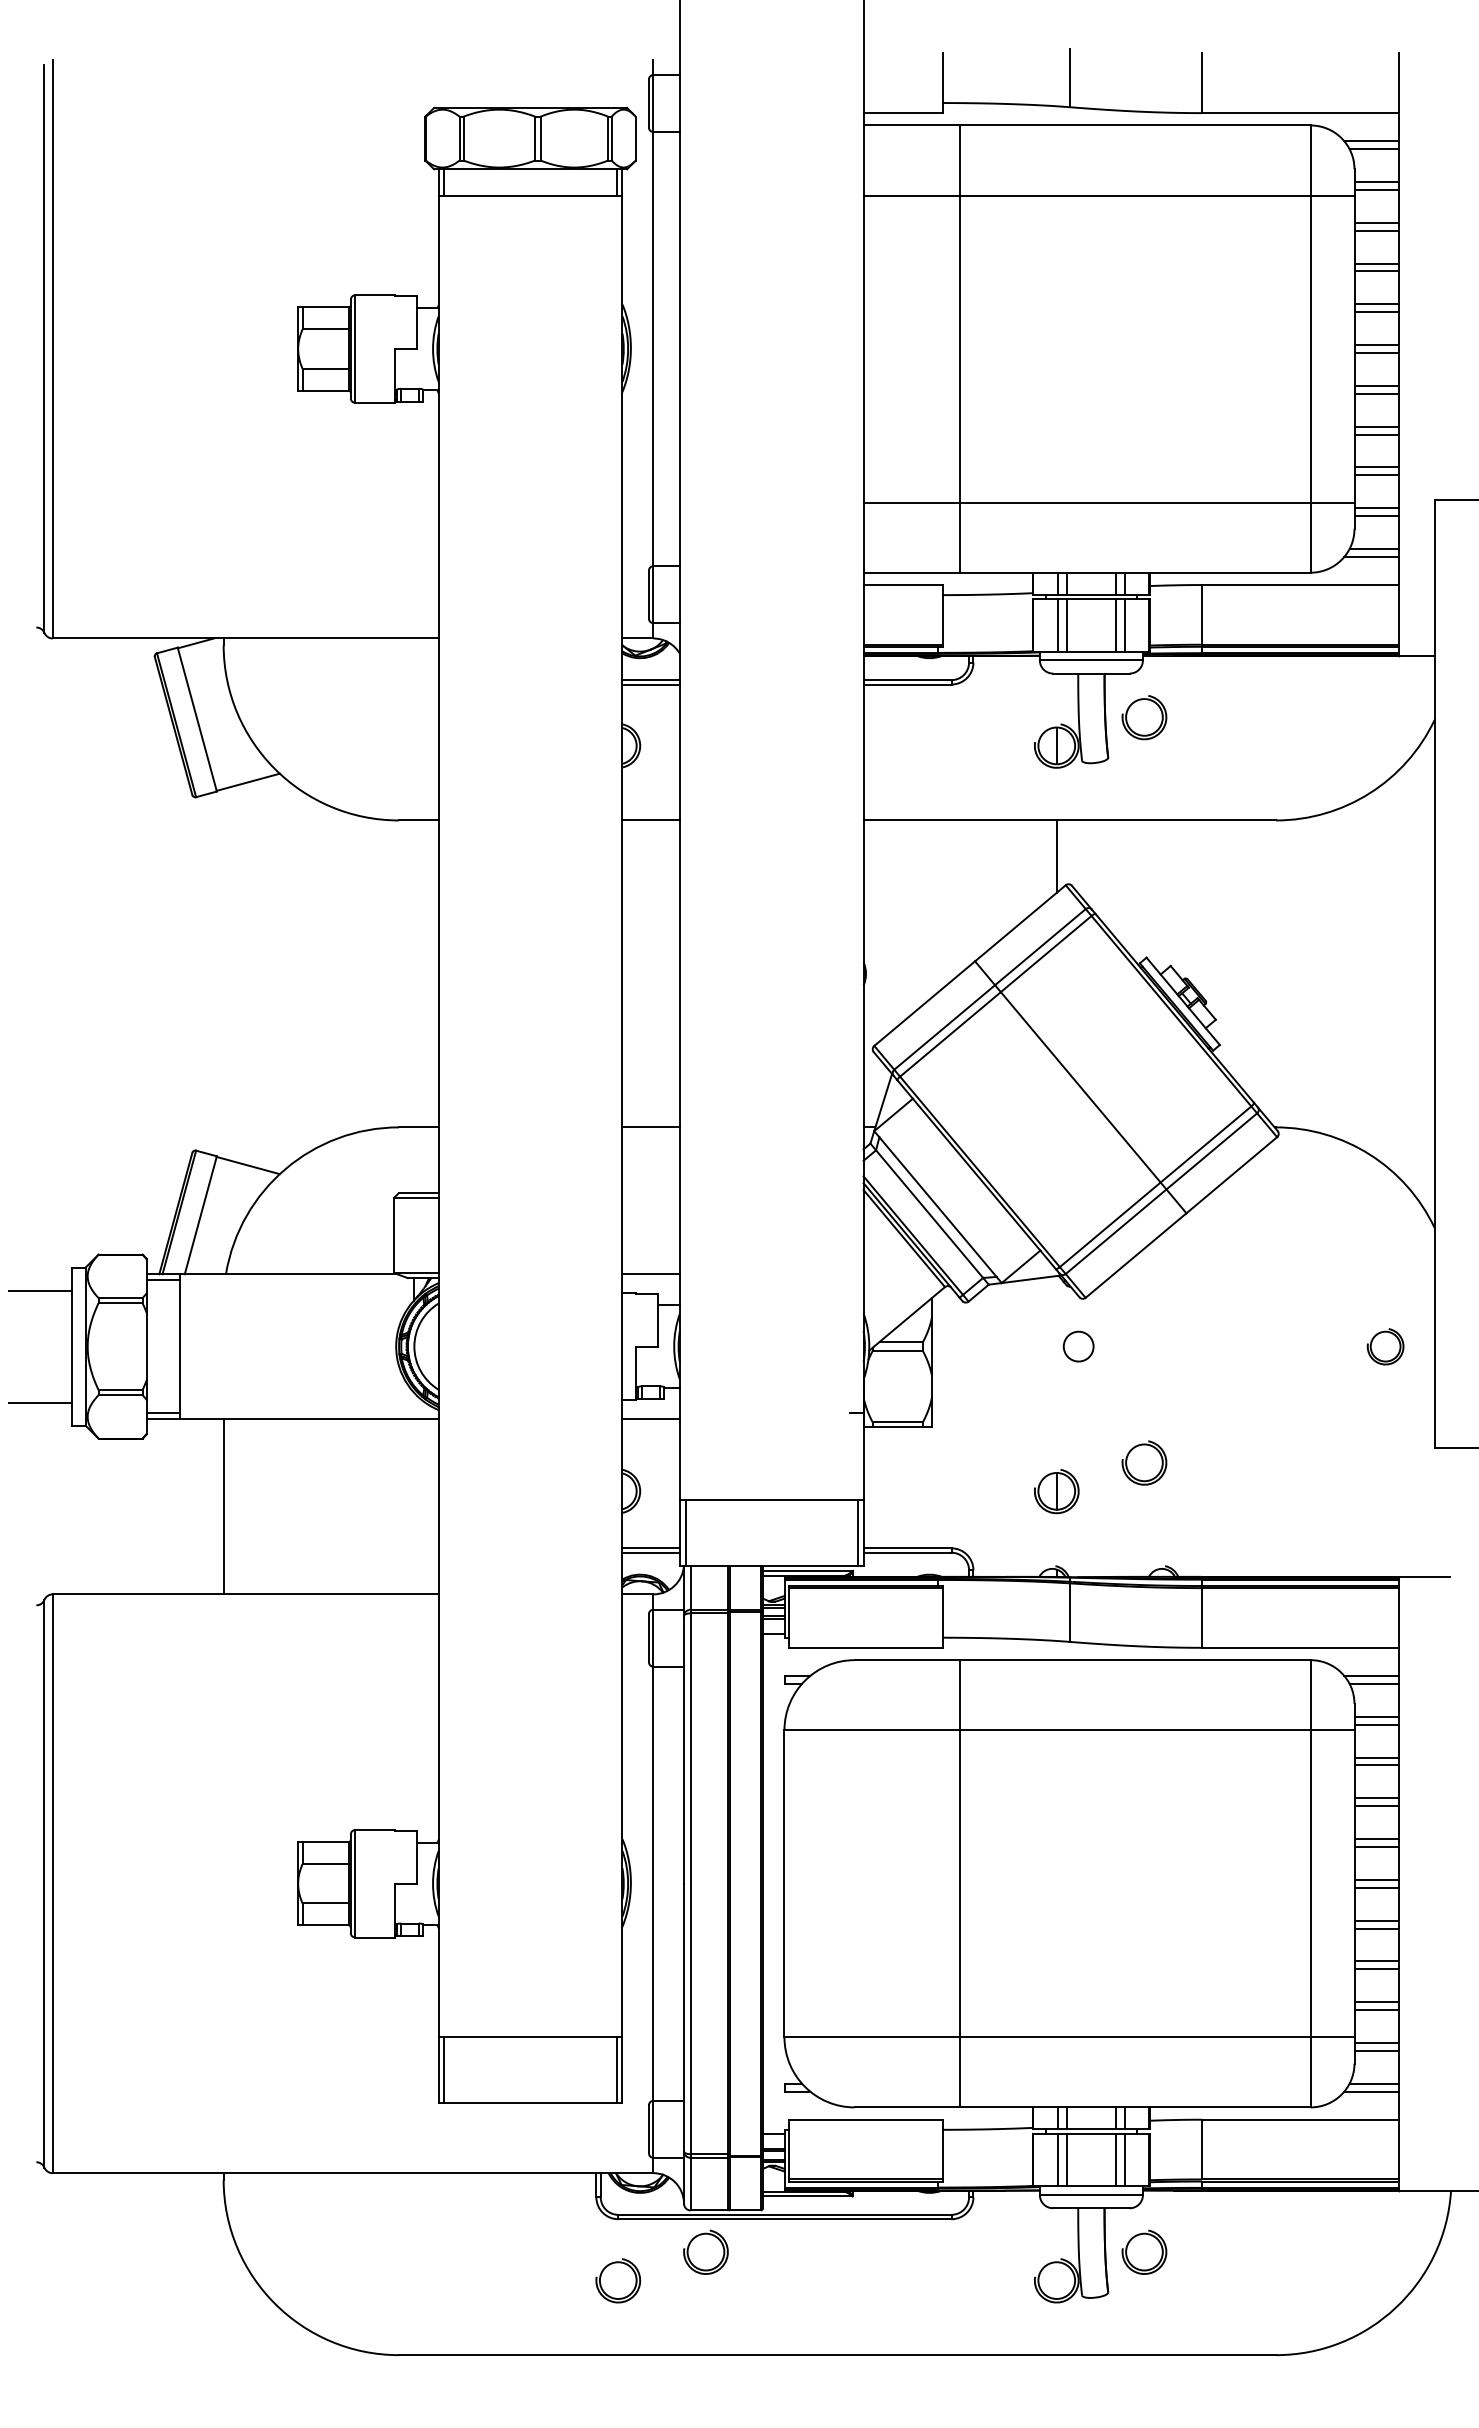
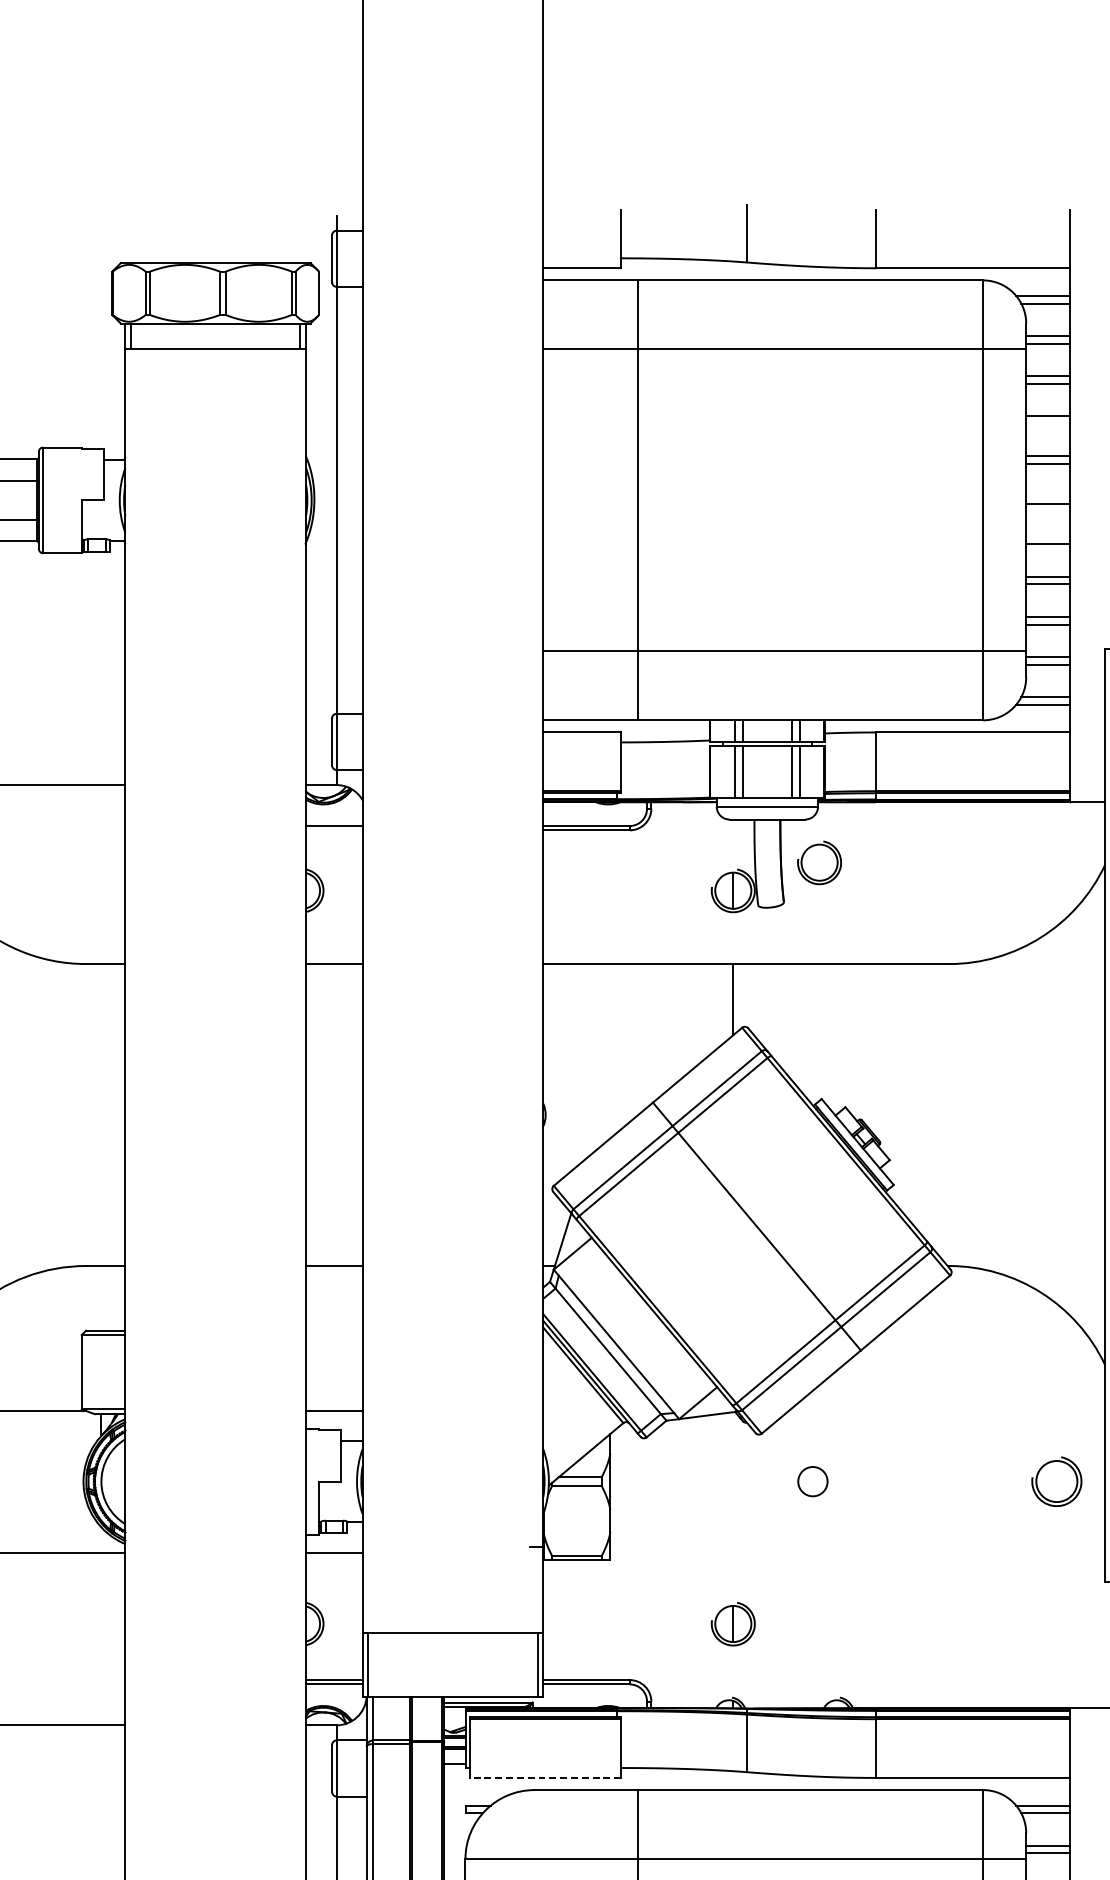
line: (1376, 271) -> (1047, 424), removed
line: (1376, 345) -> (1047, 496), removed
line: (1376, 385) -> (1047, 536), removed
line: (650, 684) -> (333, 830), removed
circle: (1078, 1346) -> (812, 1481), moved
part: (1385, 1346) -> (1056, 1481), size x1.4
part: (1144, 1462) -> (819, 1595), removed
line: (866, 1647) -> (546, 1777), solid -> dashed

